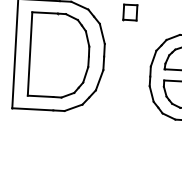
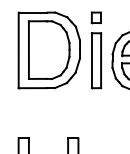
part: (127, 74) -> (96, 60), added

